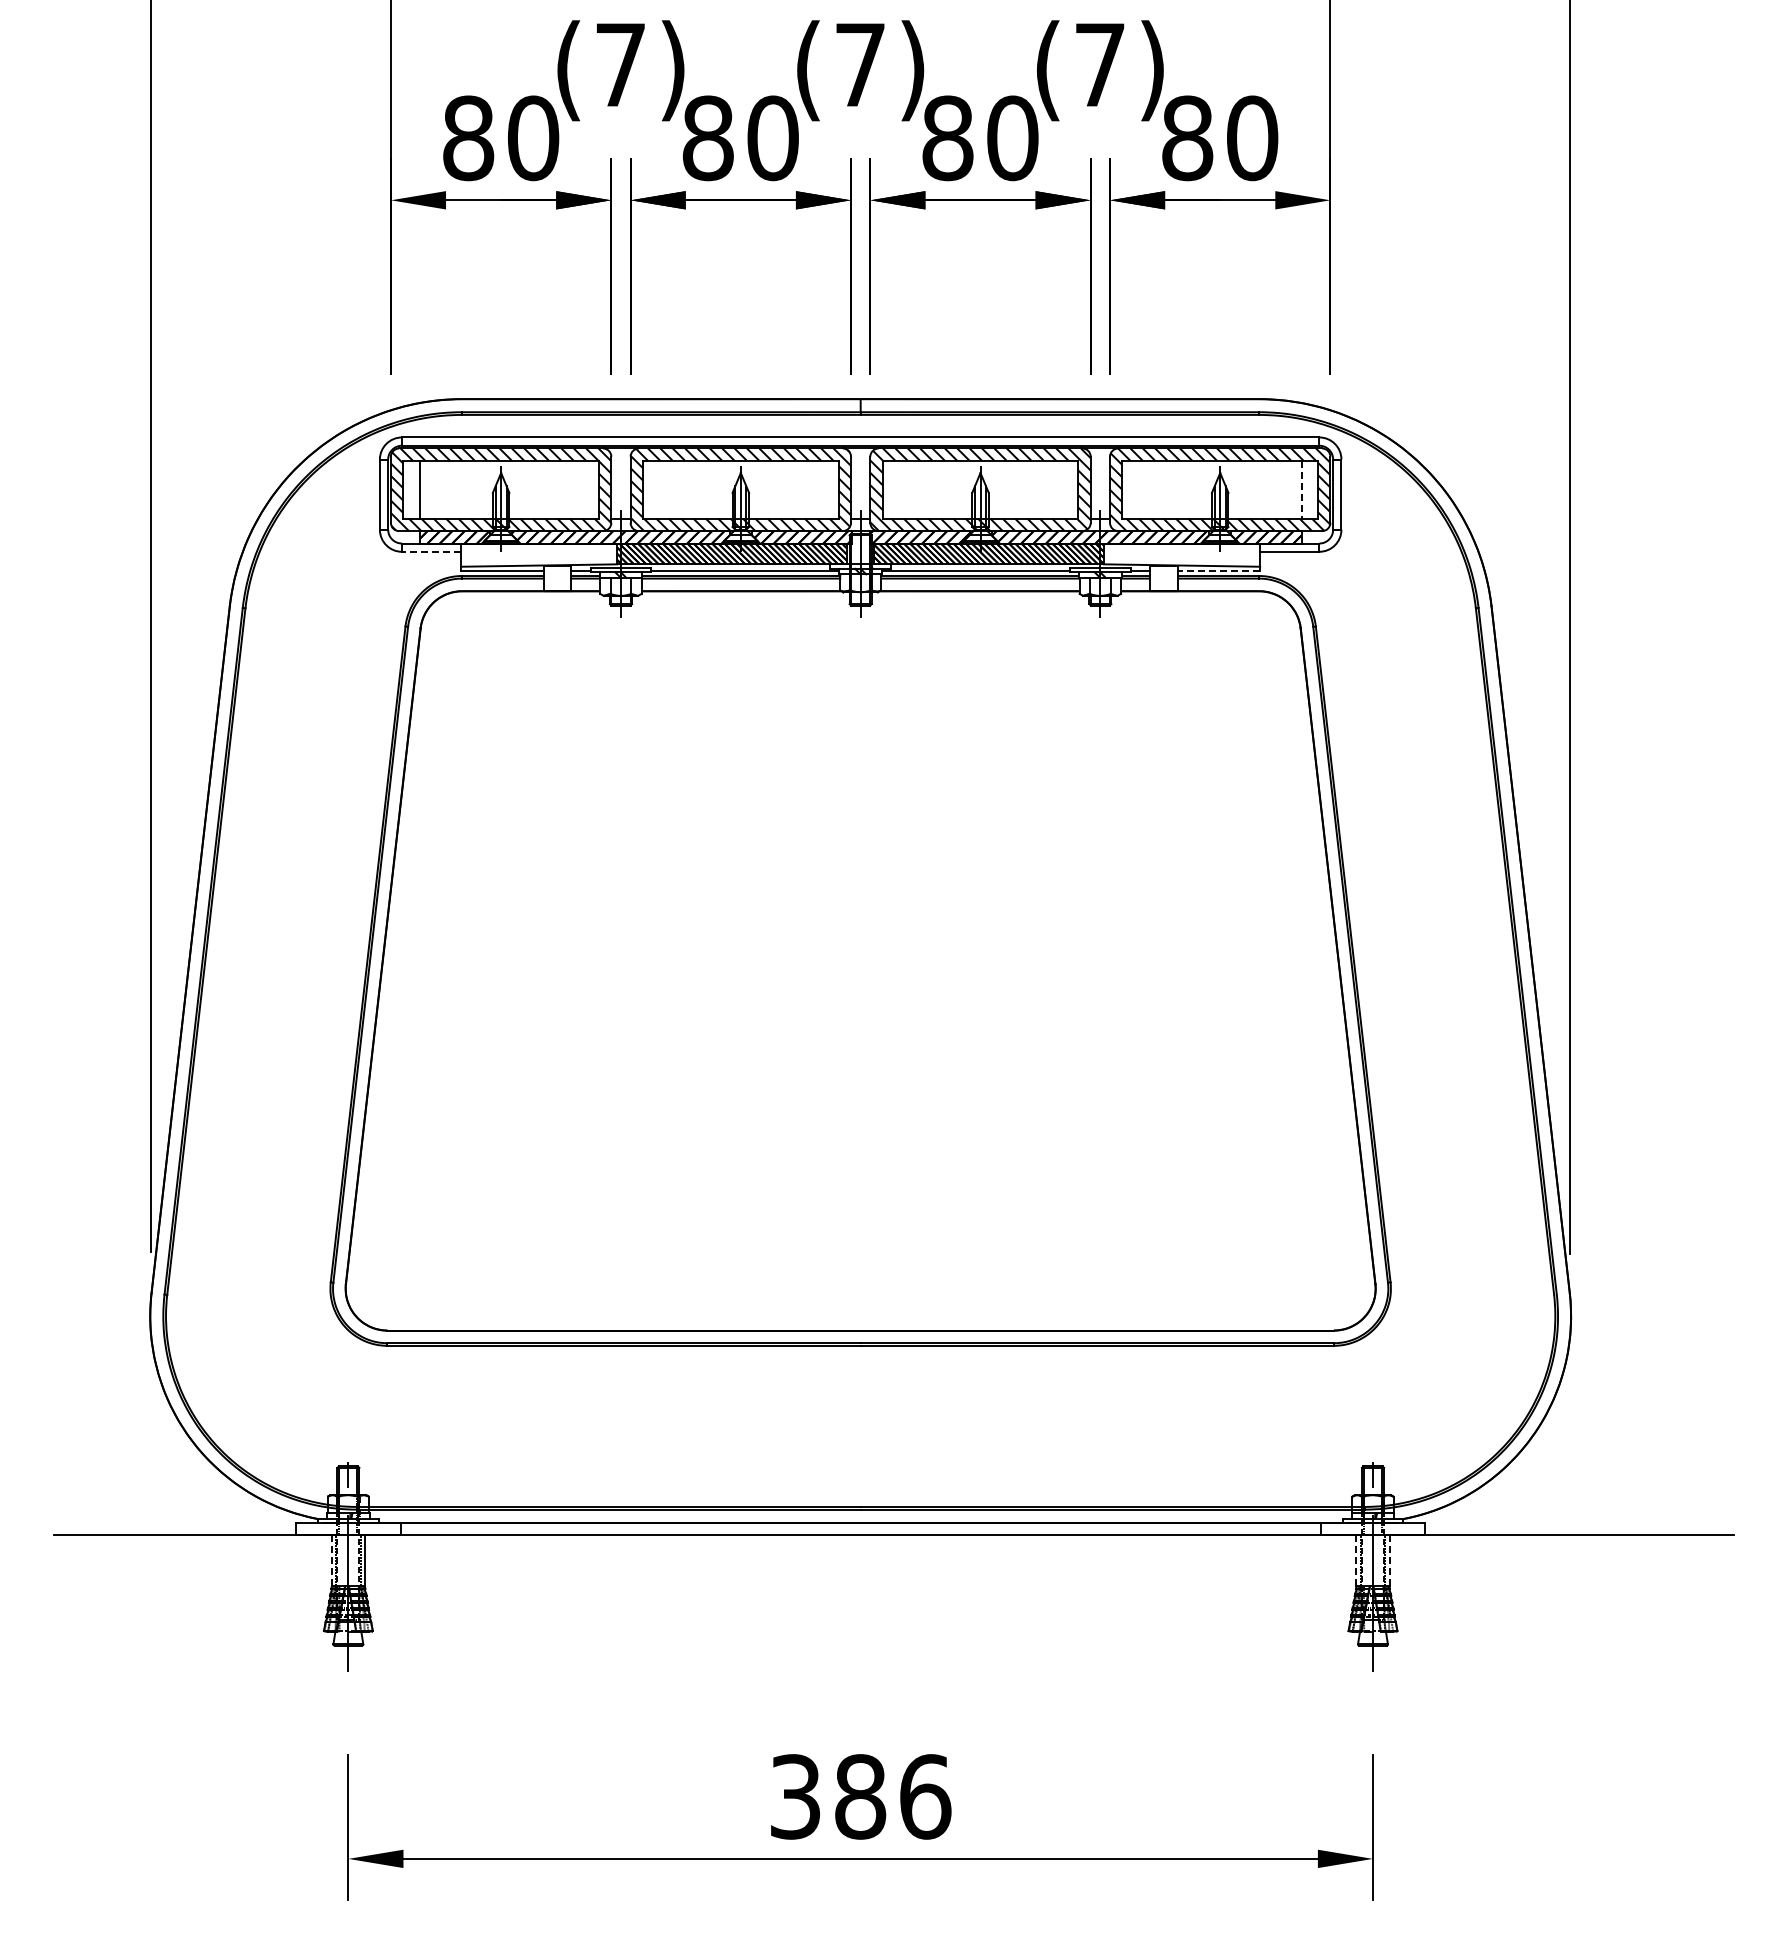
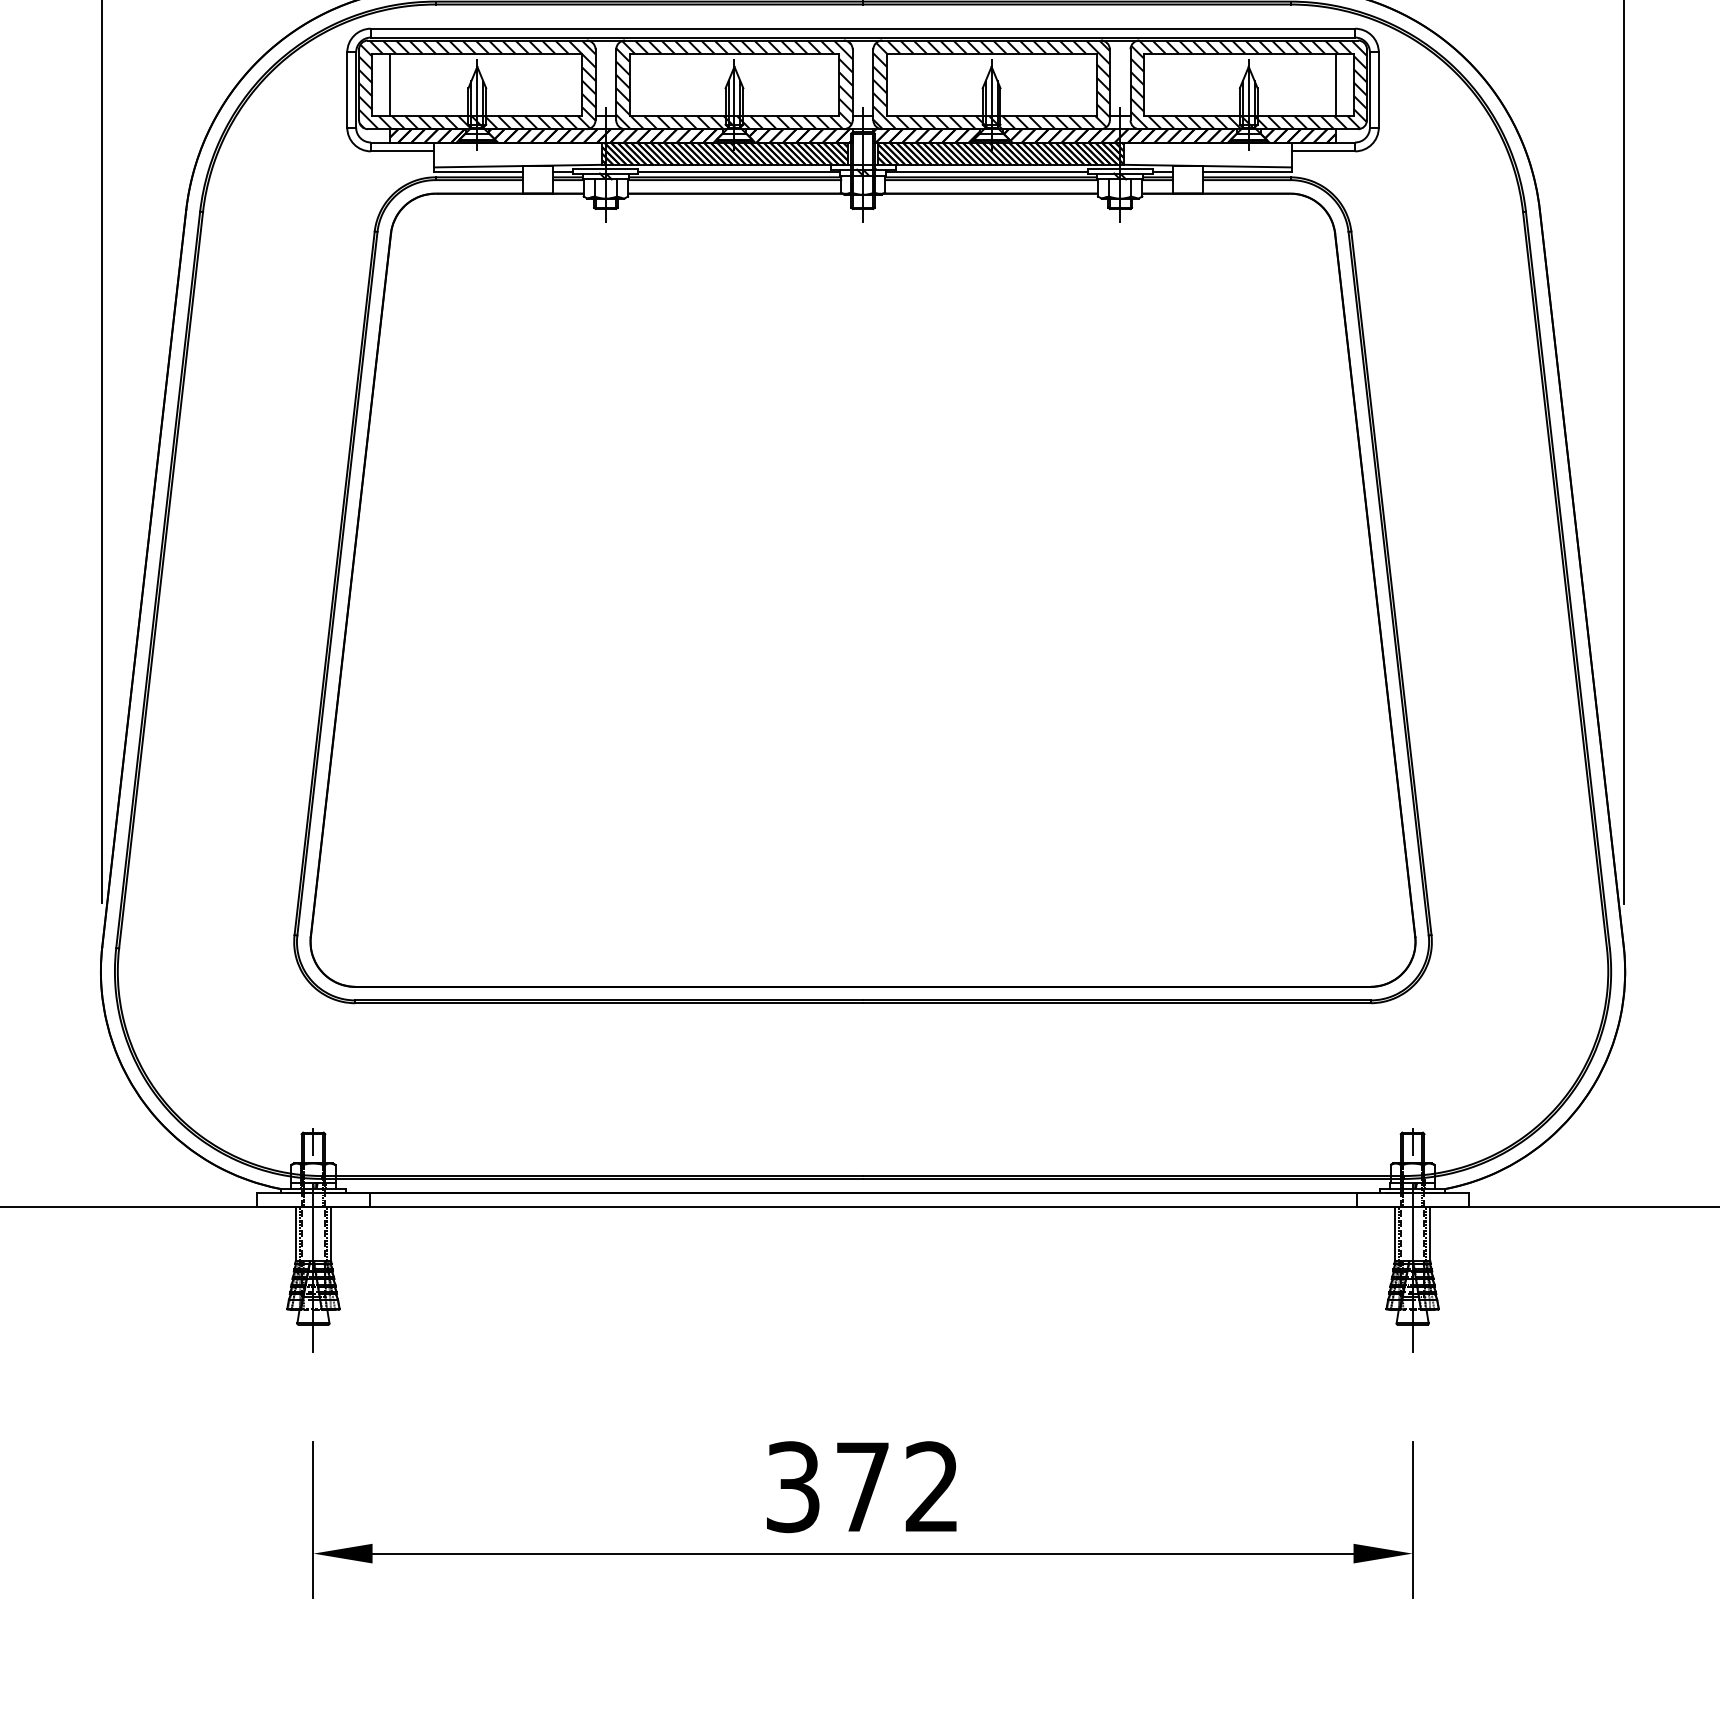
line: (1301, 489) -> (1335, 84), dashed -> solid
line: (431, 551) -> (402, 151), dashed -> solid
line: (1218, 571) -> (1246, 172), dashed -> solid
line: (331, 1560) -> (295, 1233), dashed -> solid
line: (1356, 1560) -> (1394, 1233), dashed -> solid
line: (1389, 1560) -> (1430, 1233), dashed -> solid
text: (893, 1796) -> (898, 1486), 386 -> 372

